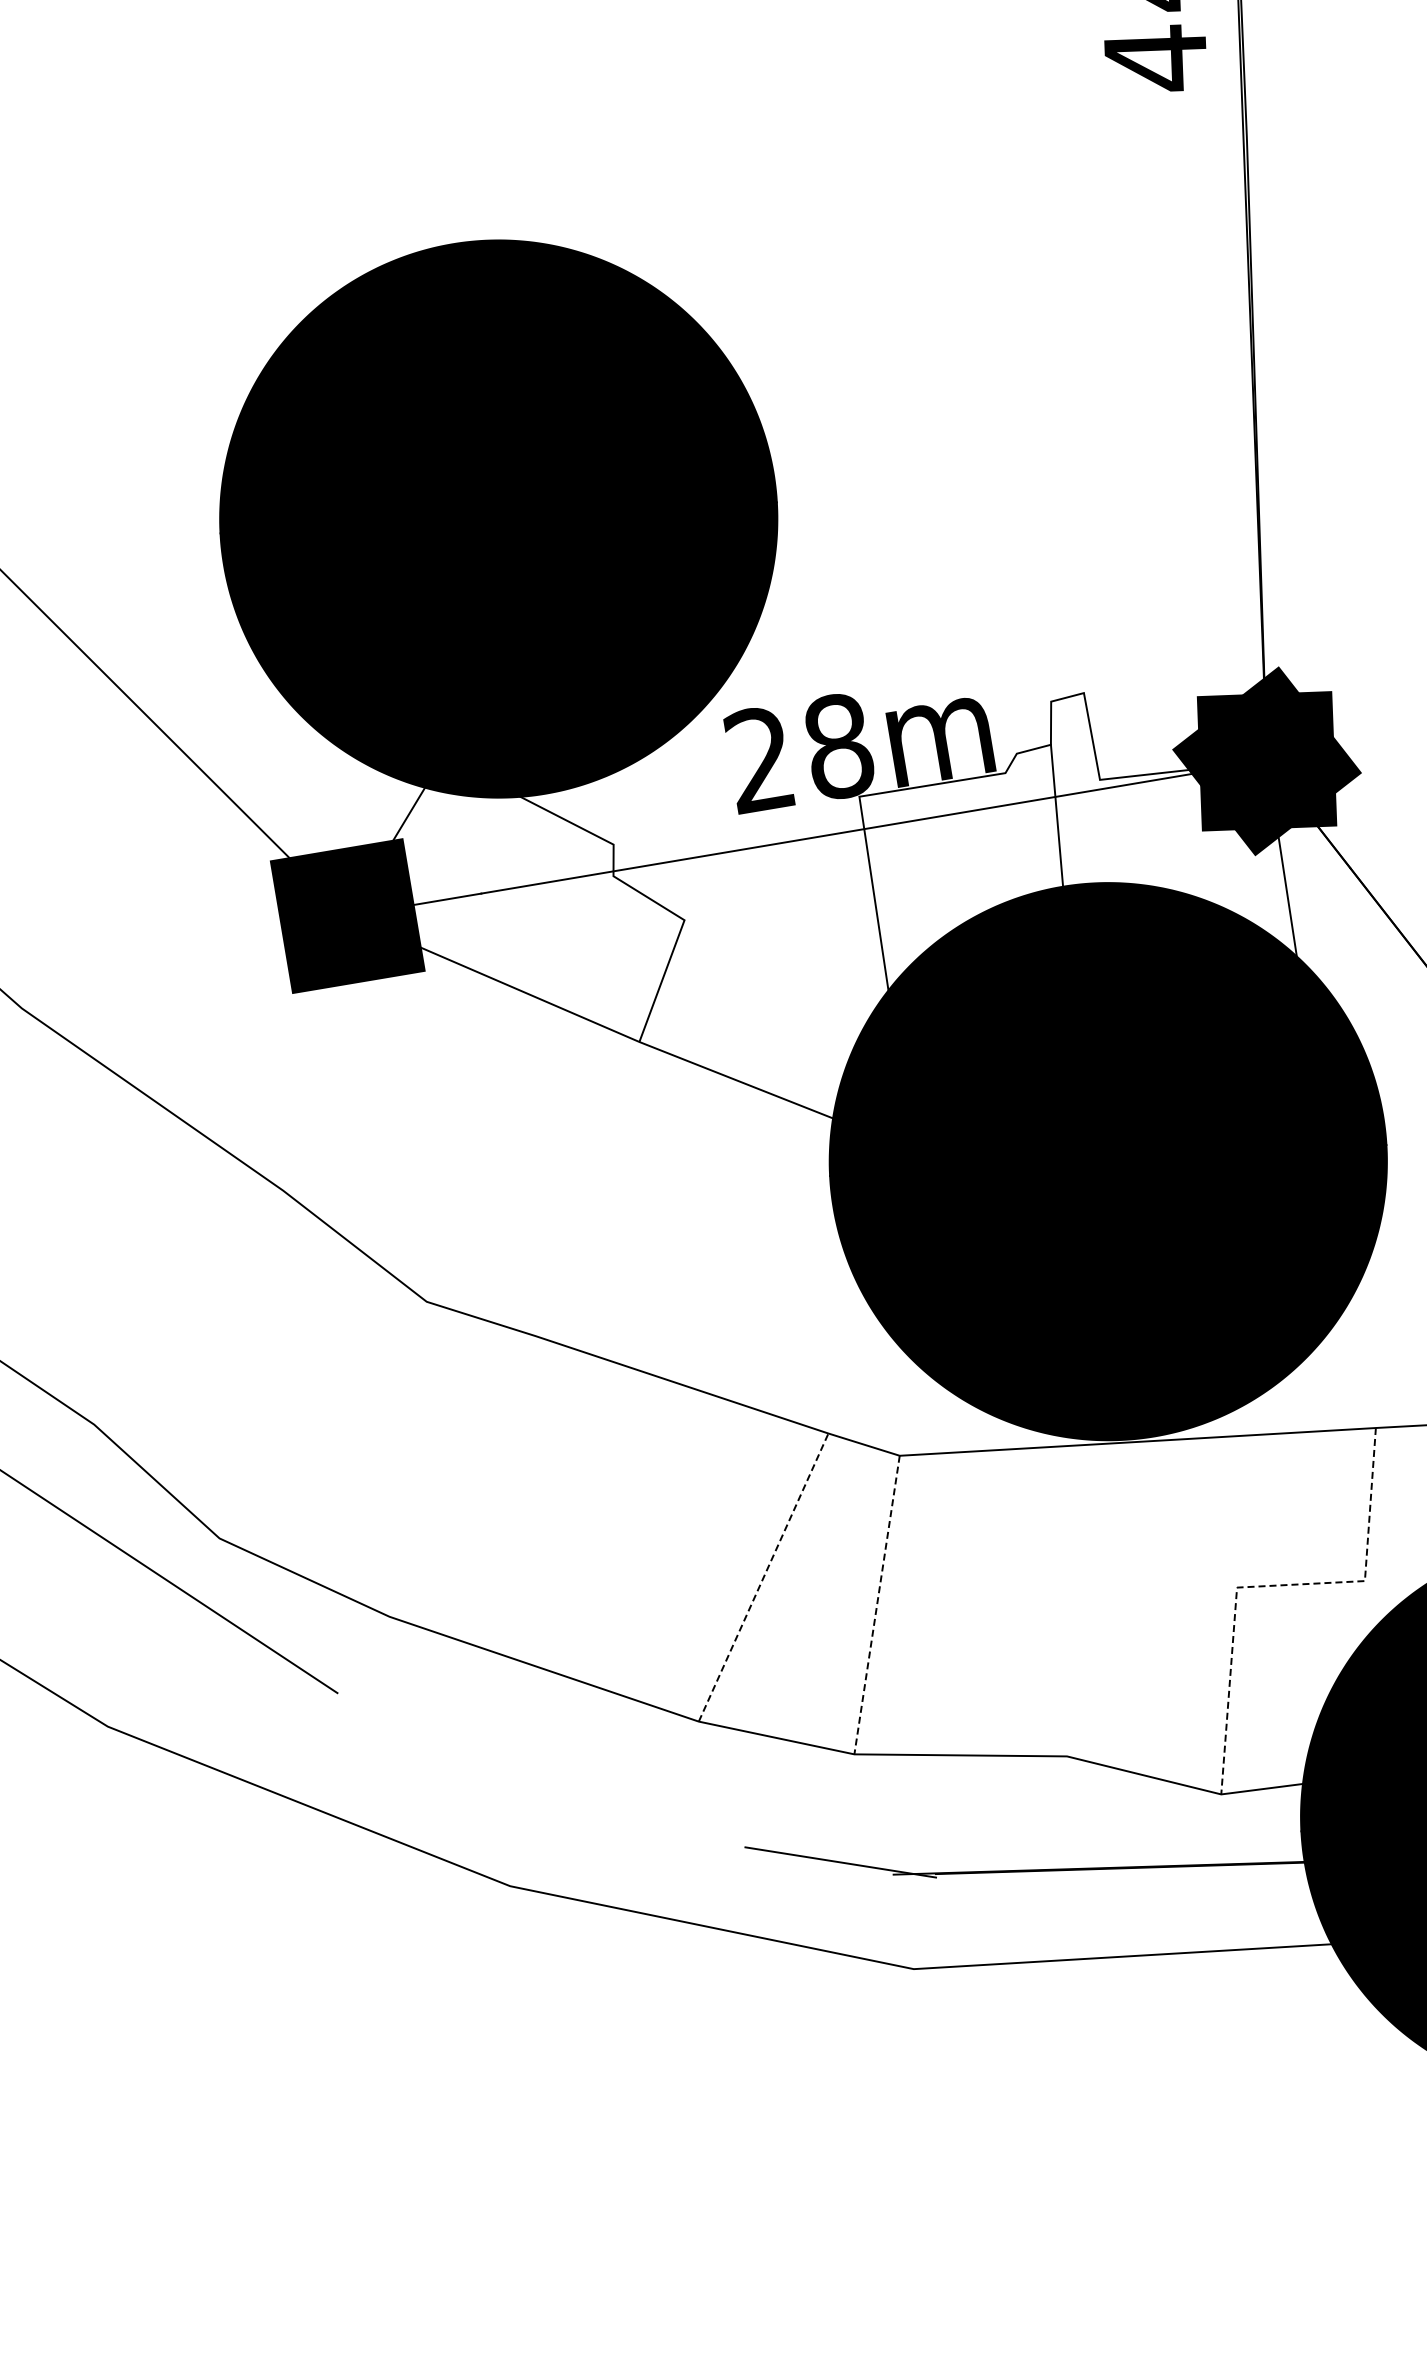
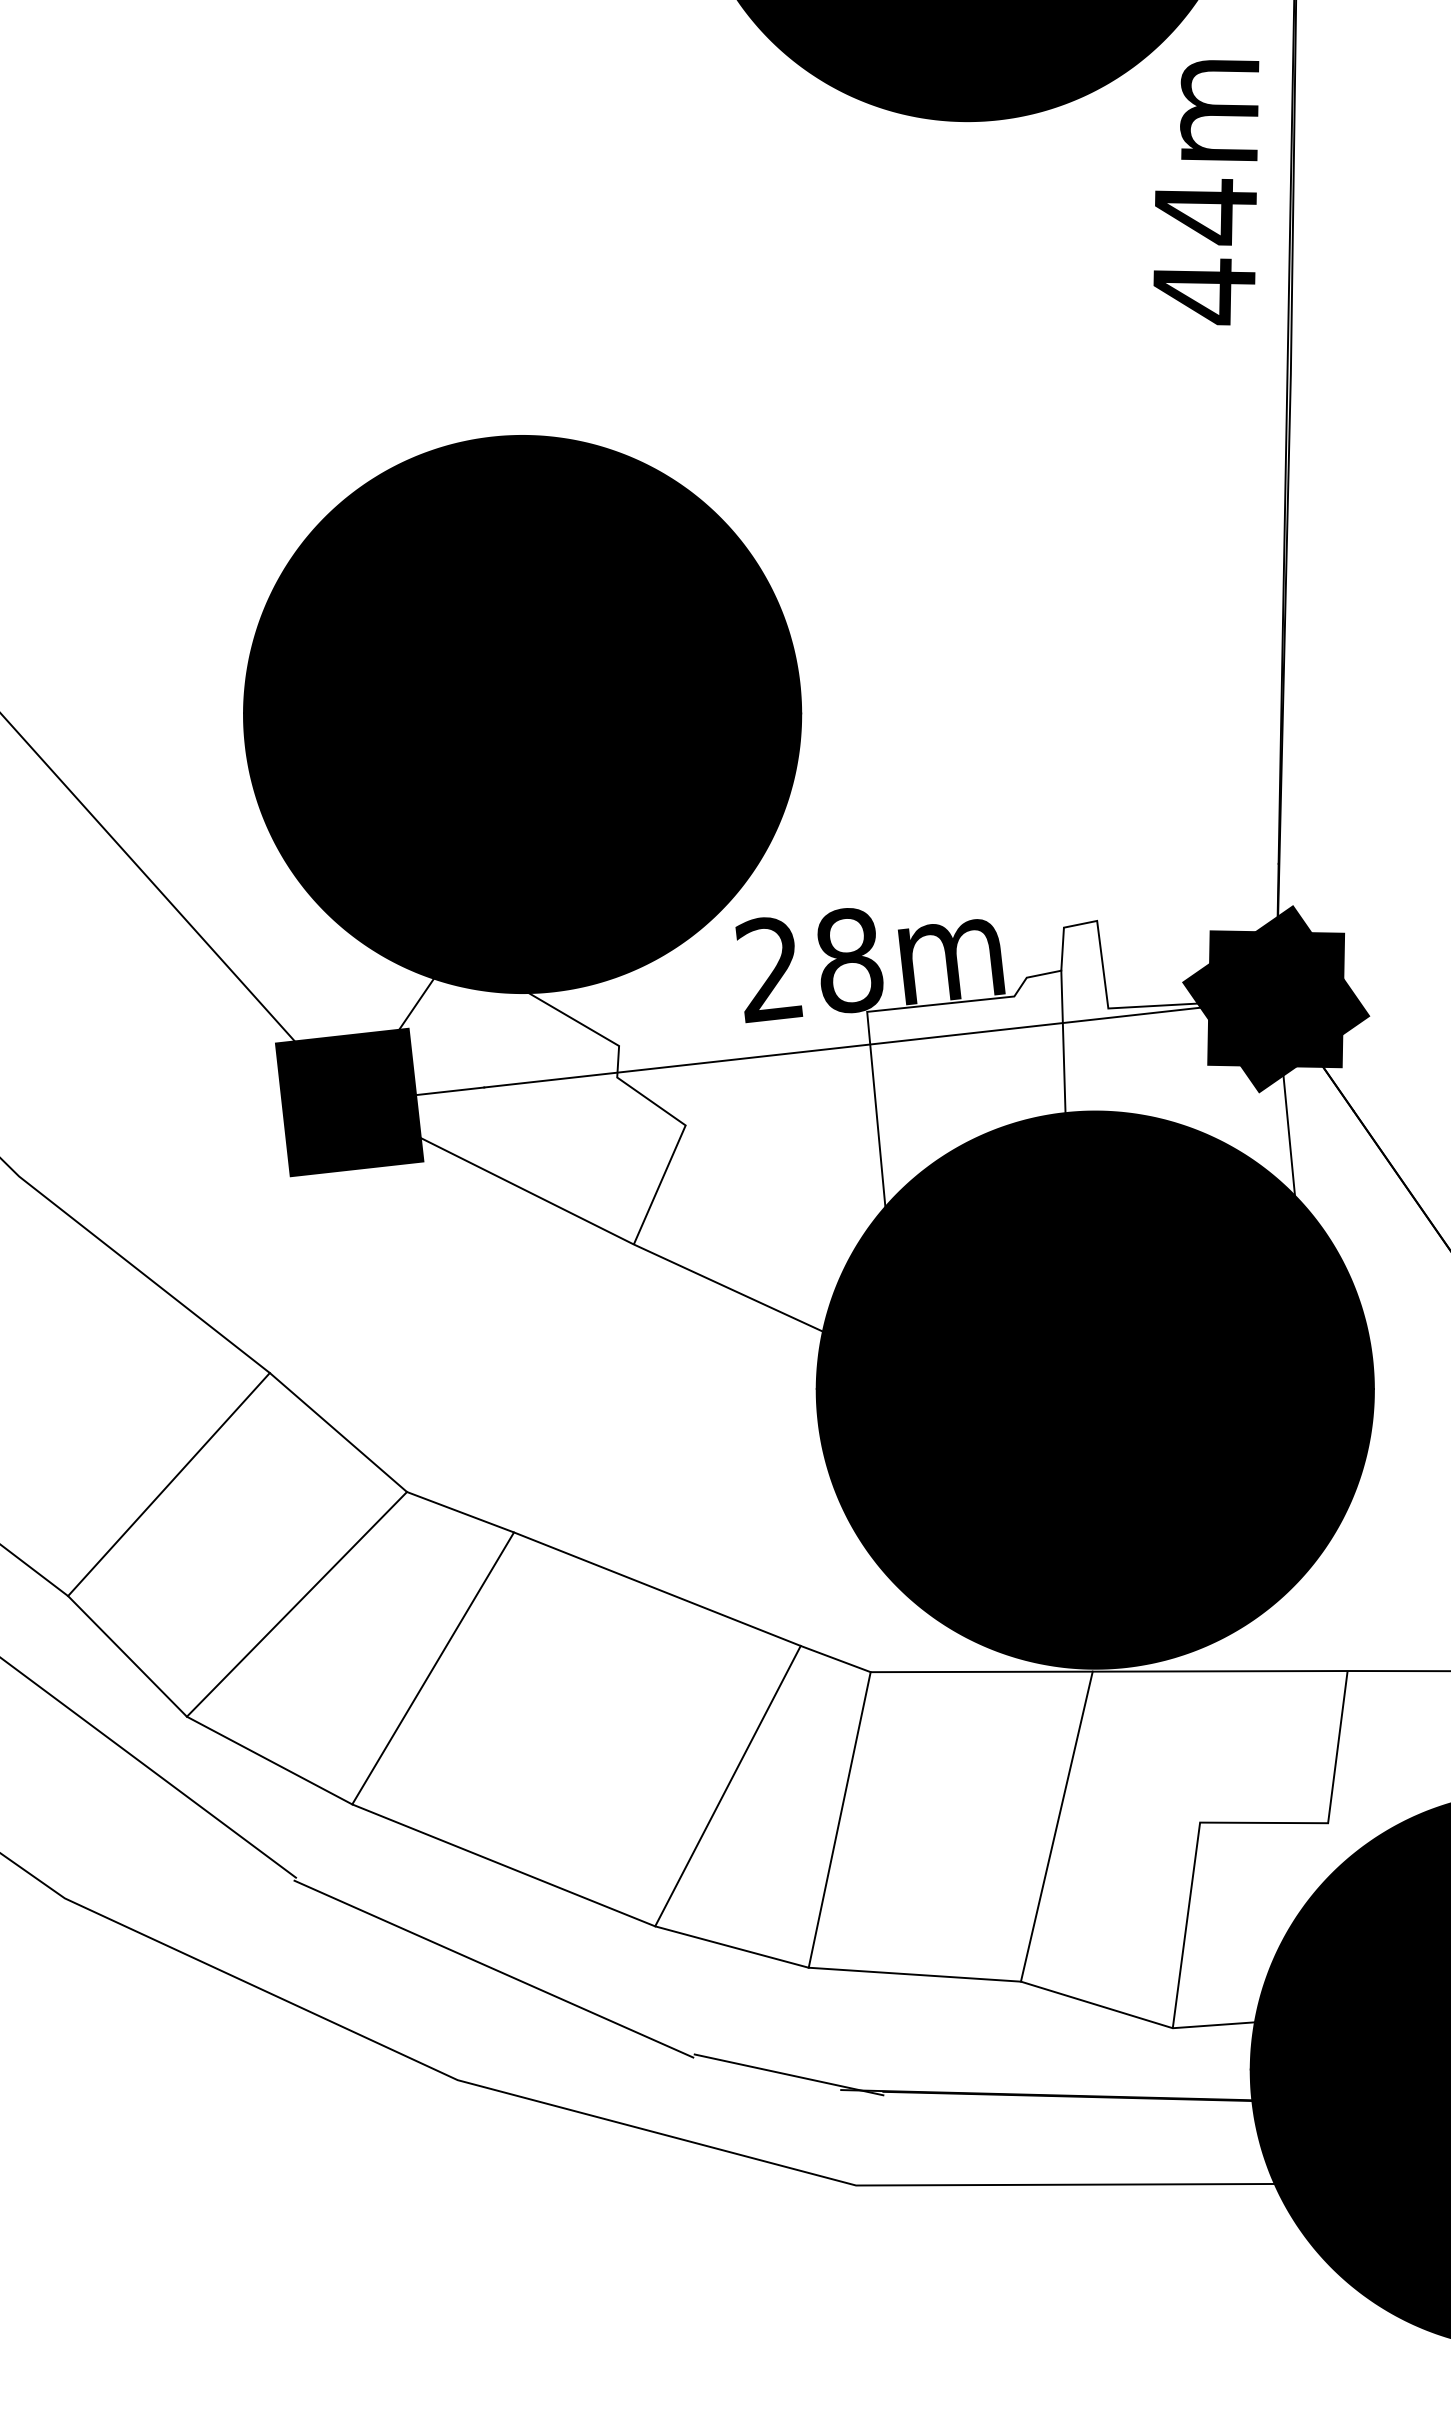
line: (188, 1307) -> (168, 1484), added
line: (322, 1420) -> (296, 1604), added
line: (463, 1476) -> (433, 1668), added
line: (763, 1577) -> (727, 1786), dashed -> solid
line: (1274, 1585) -> (1237, 1822), dashed -> solid
line: (1093, 1599) -> (1056, 1826), added
line: (876, 1604) -> (839, 1819), dashed -> solid
line: (539, 1772) -> (493, 1968), added

